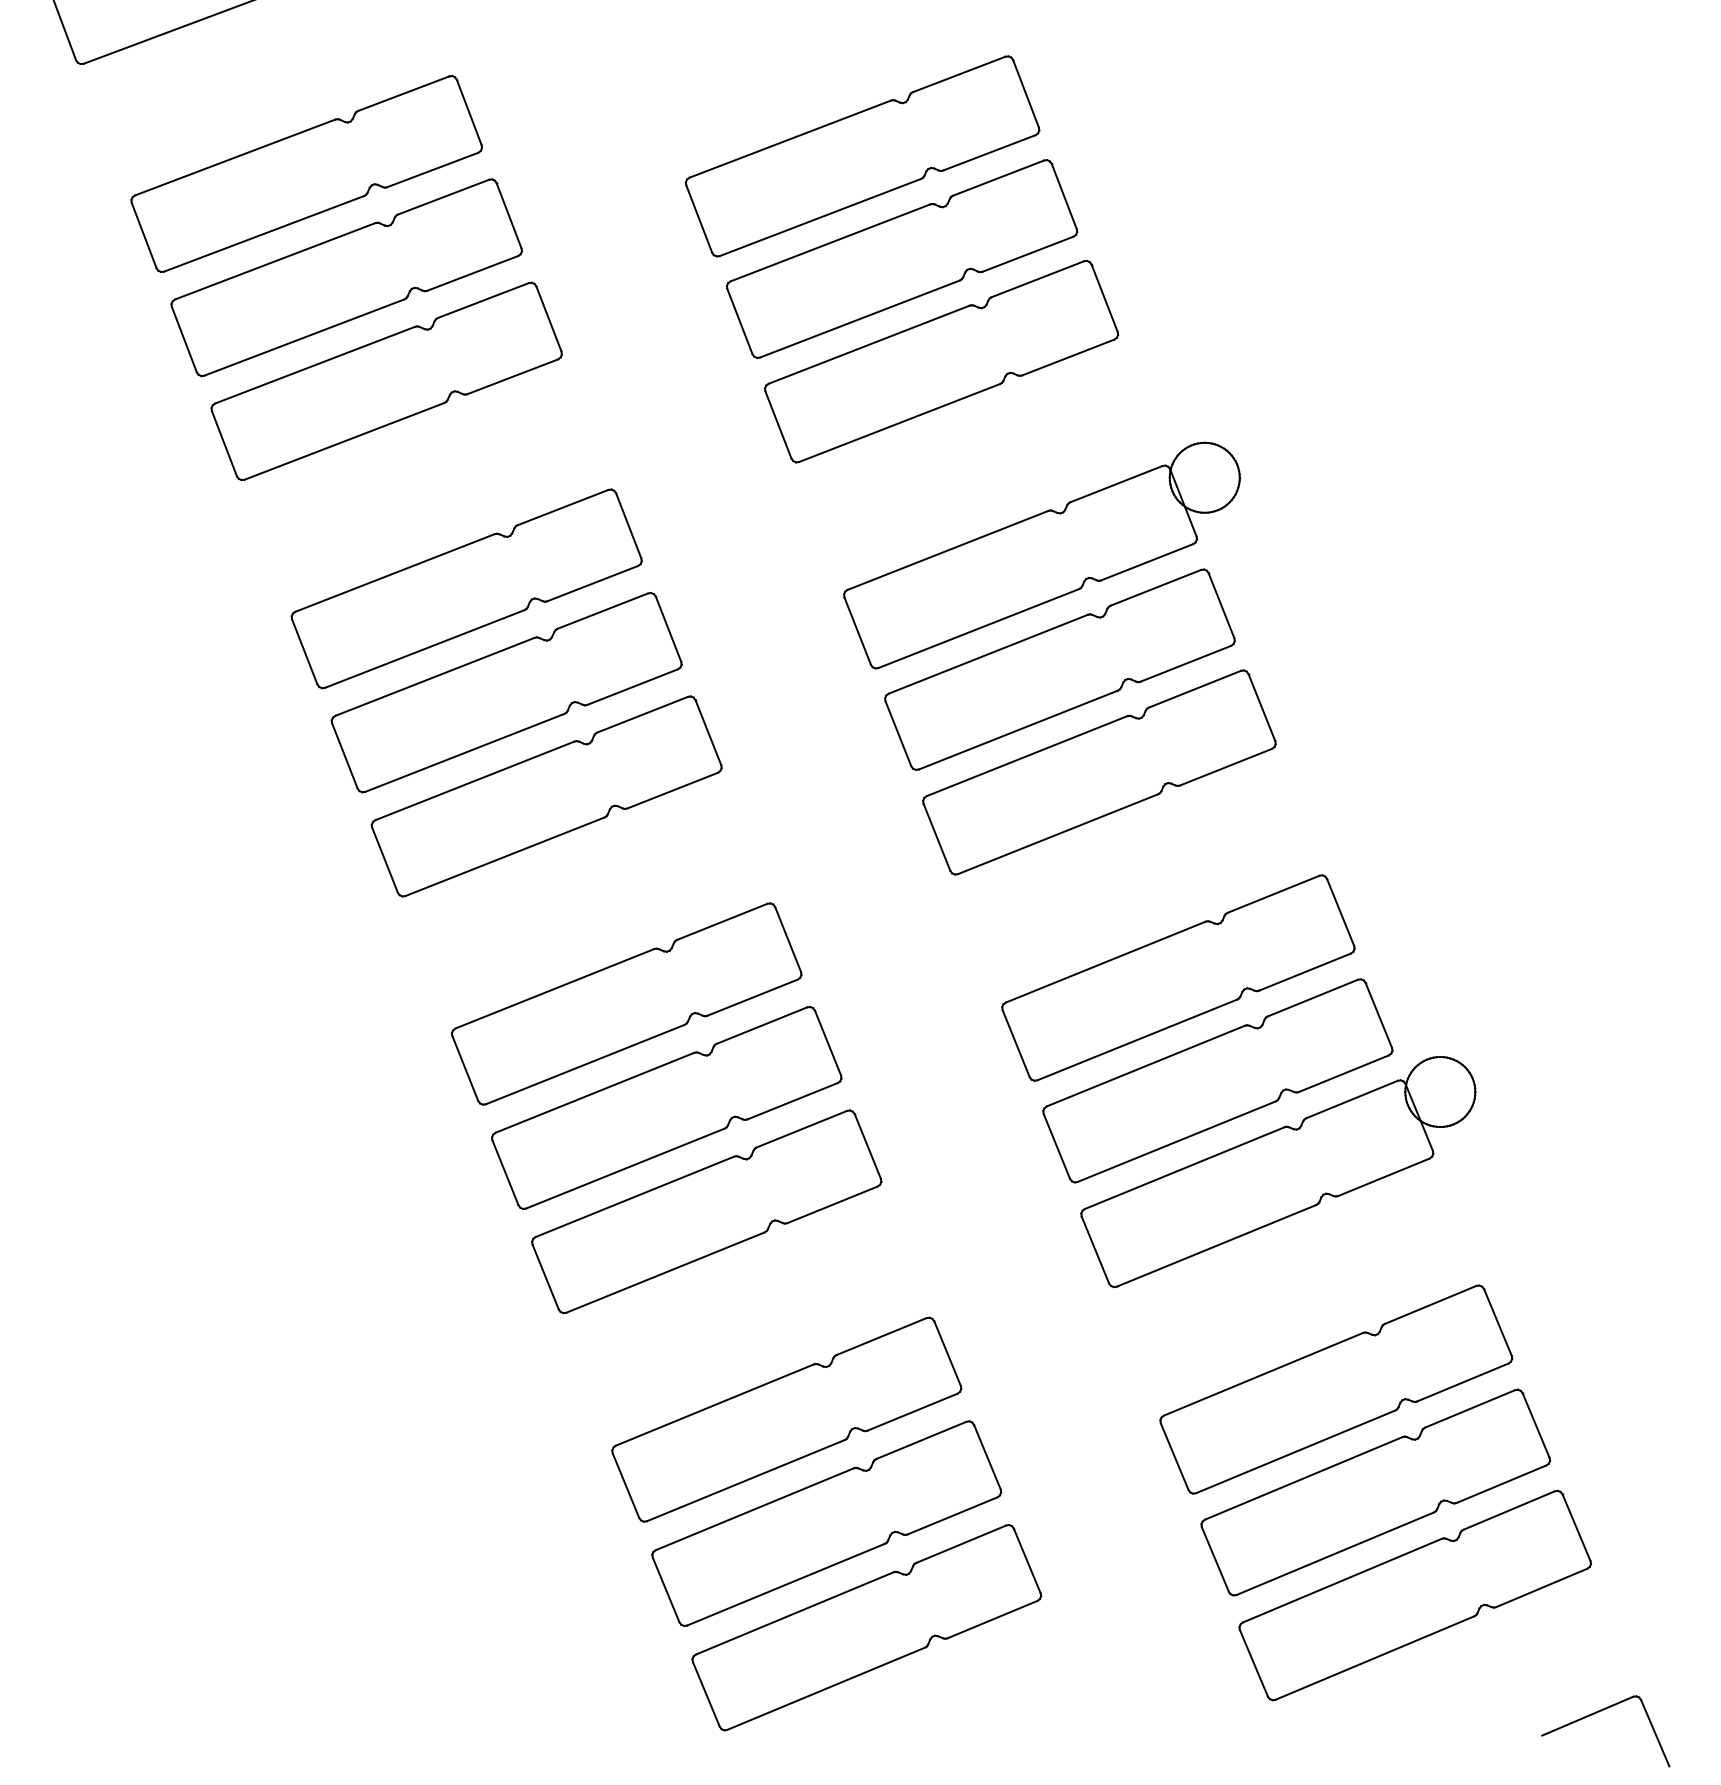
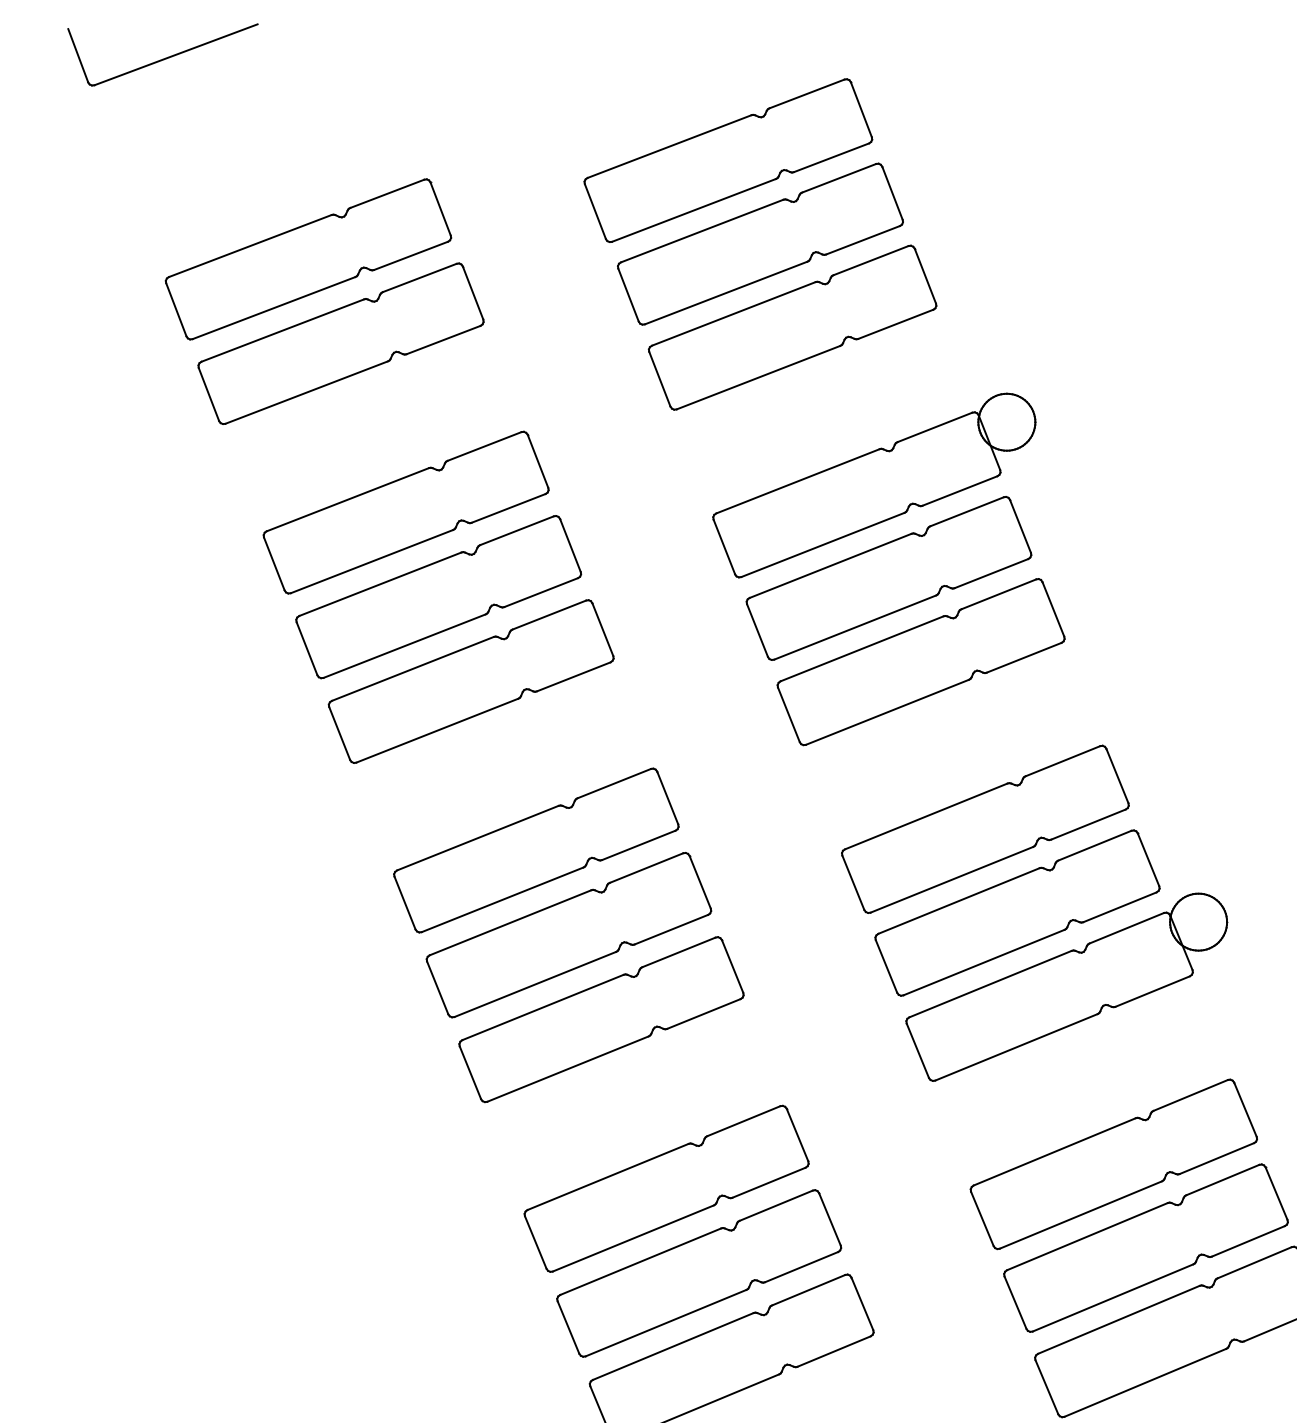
part: (306, 173) -> (275, 174), removed

